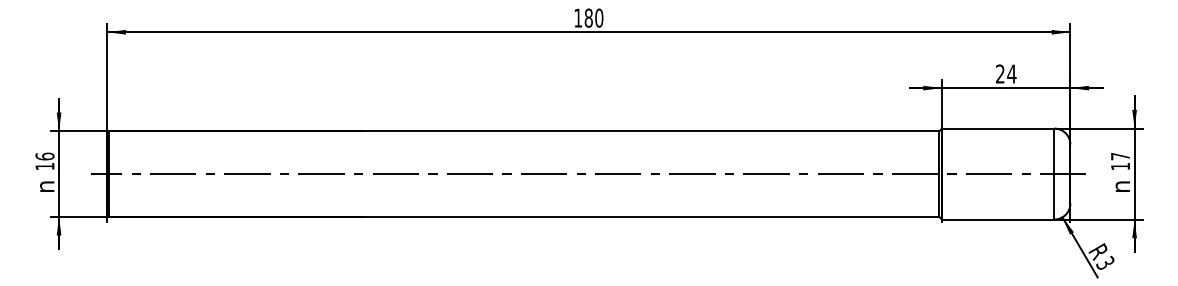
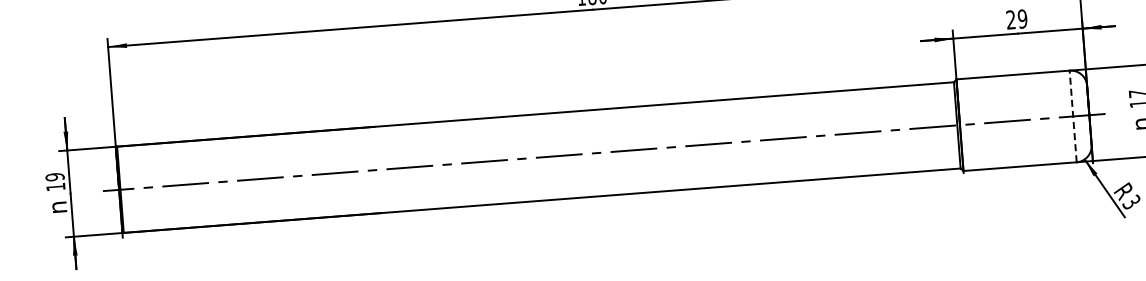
text: (1011, 73) -> (1022, 18), 24 -> 29
text: (44, 156) -> (54, 177), 16 -> 19
line: (1054, 173) -> (1073, 115), solid -> dashed

